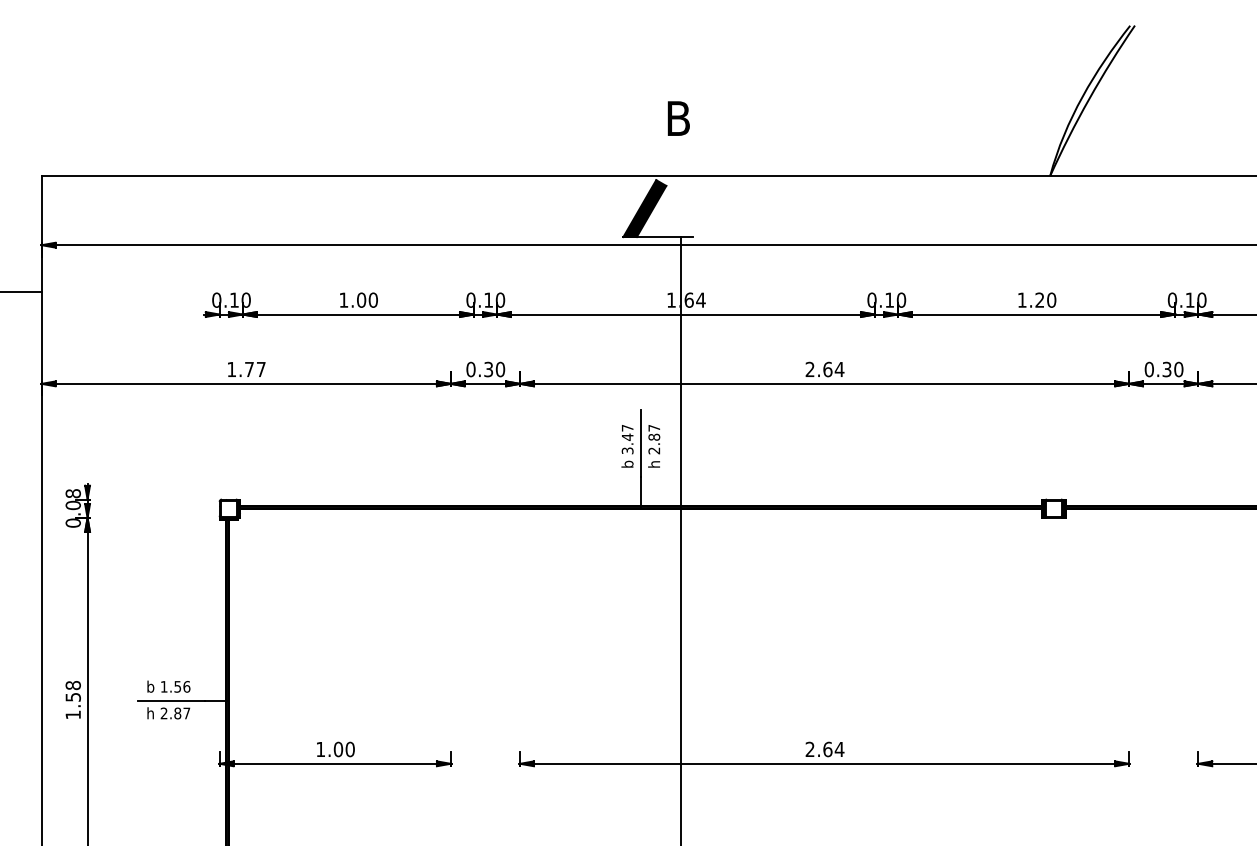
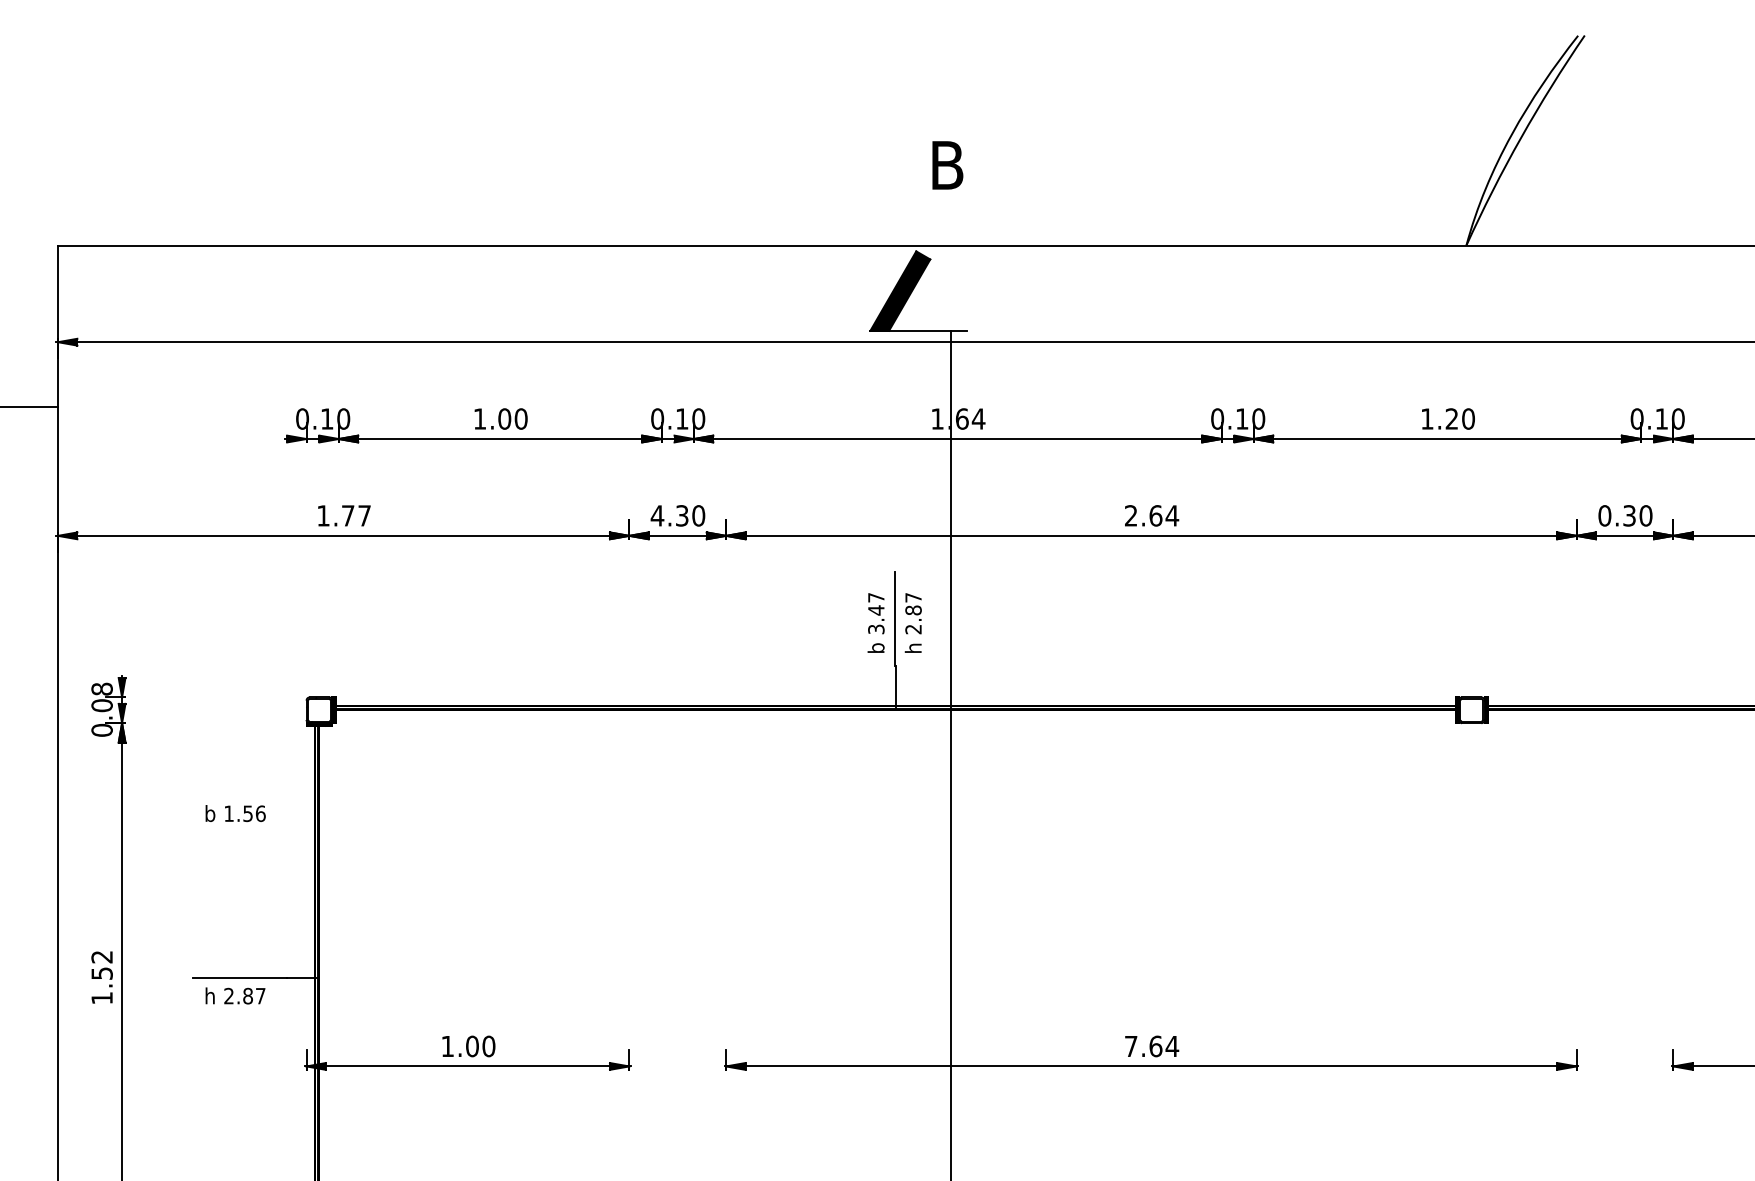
text: (470, 369) -> (656, 515), 0.30 -> 4.30
text: (72, 685) -> (101, 957), 1.58 -> 1.52
text: (168, 686) -> (235, 813), moved
text: (809, 748) -> (1130, 1045), 2.64 -> 7.64

